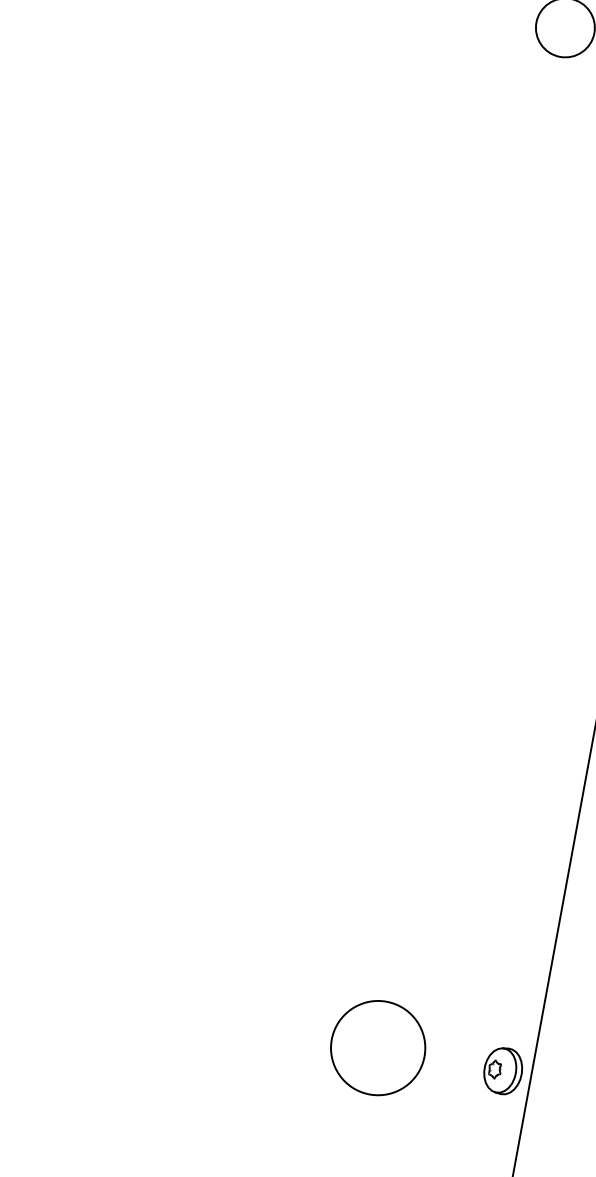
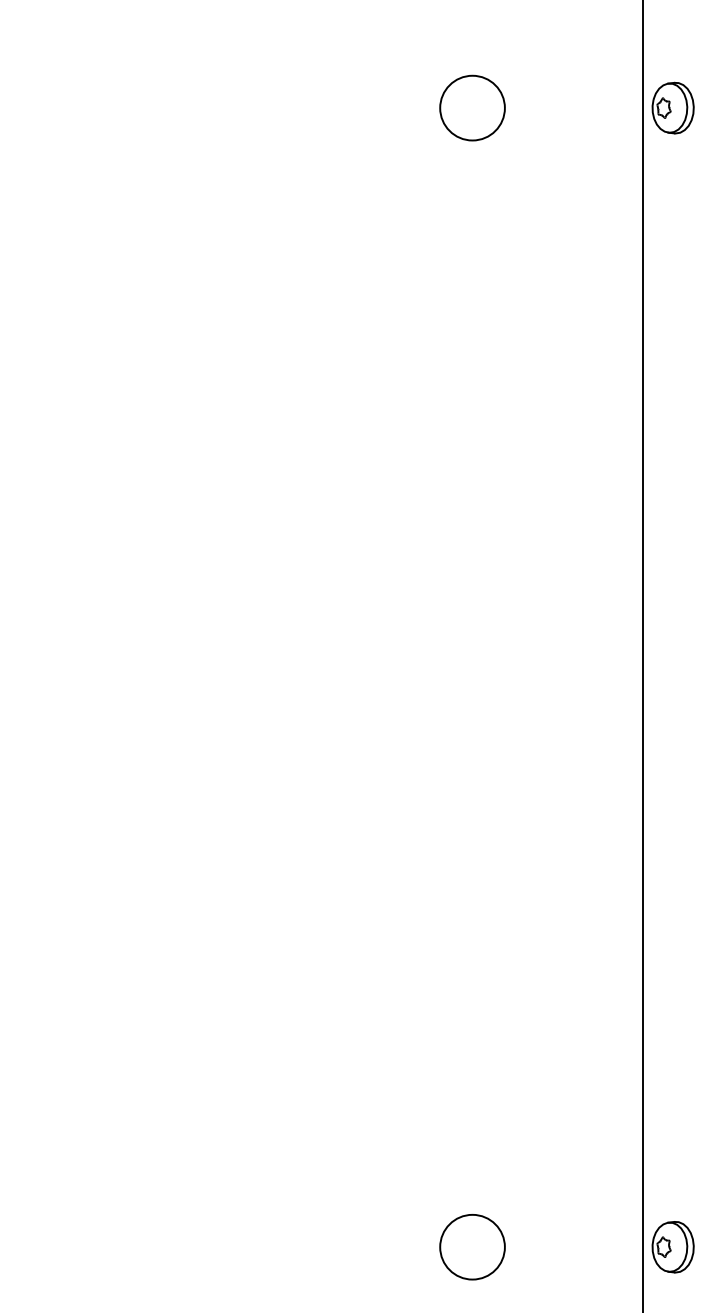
circle: (378, 1047) -> (472, 1246), size x0.62
part: (502, 1071) -> (672, 1247), moved

